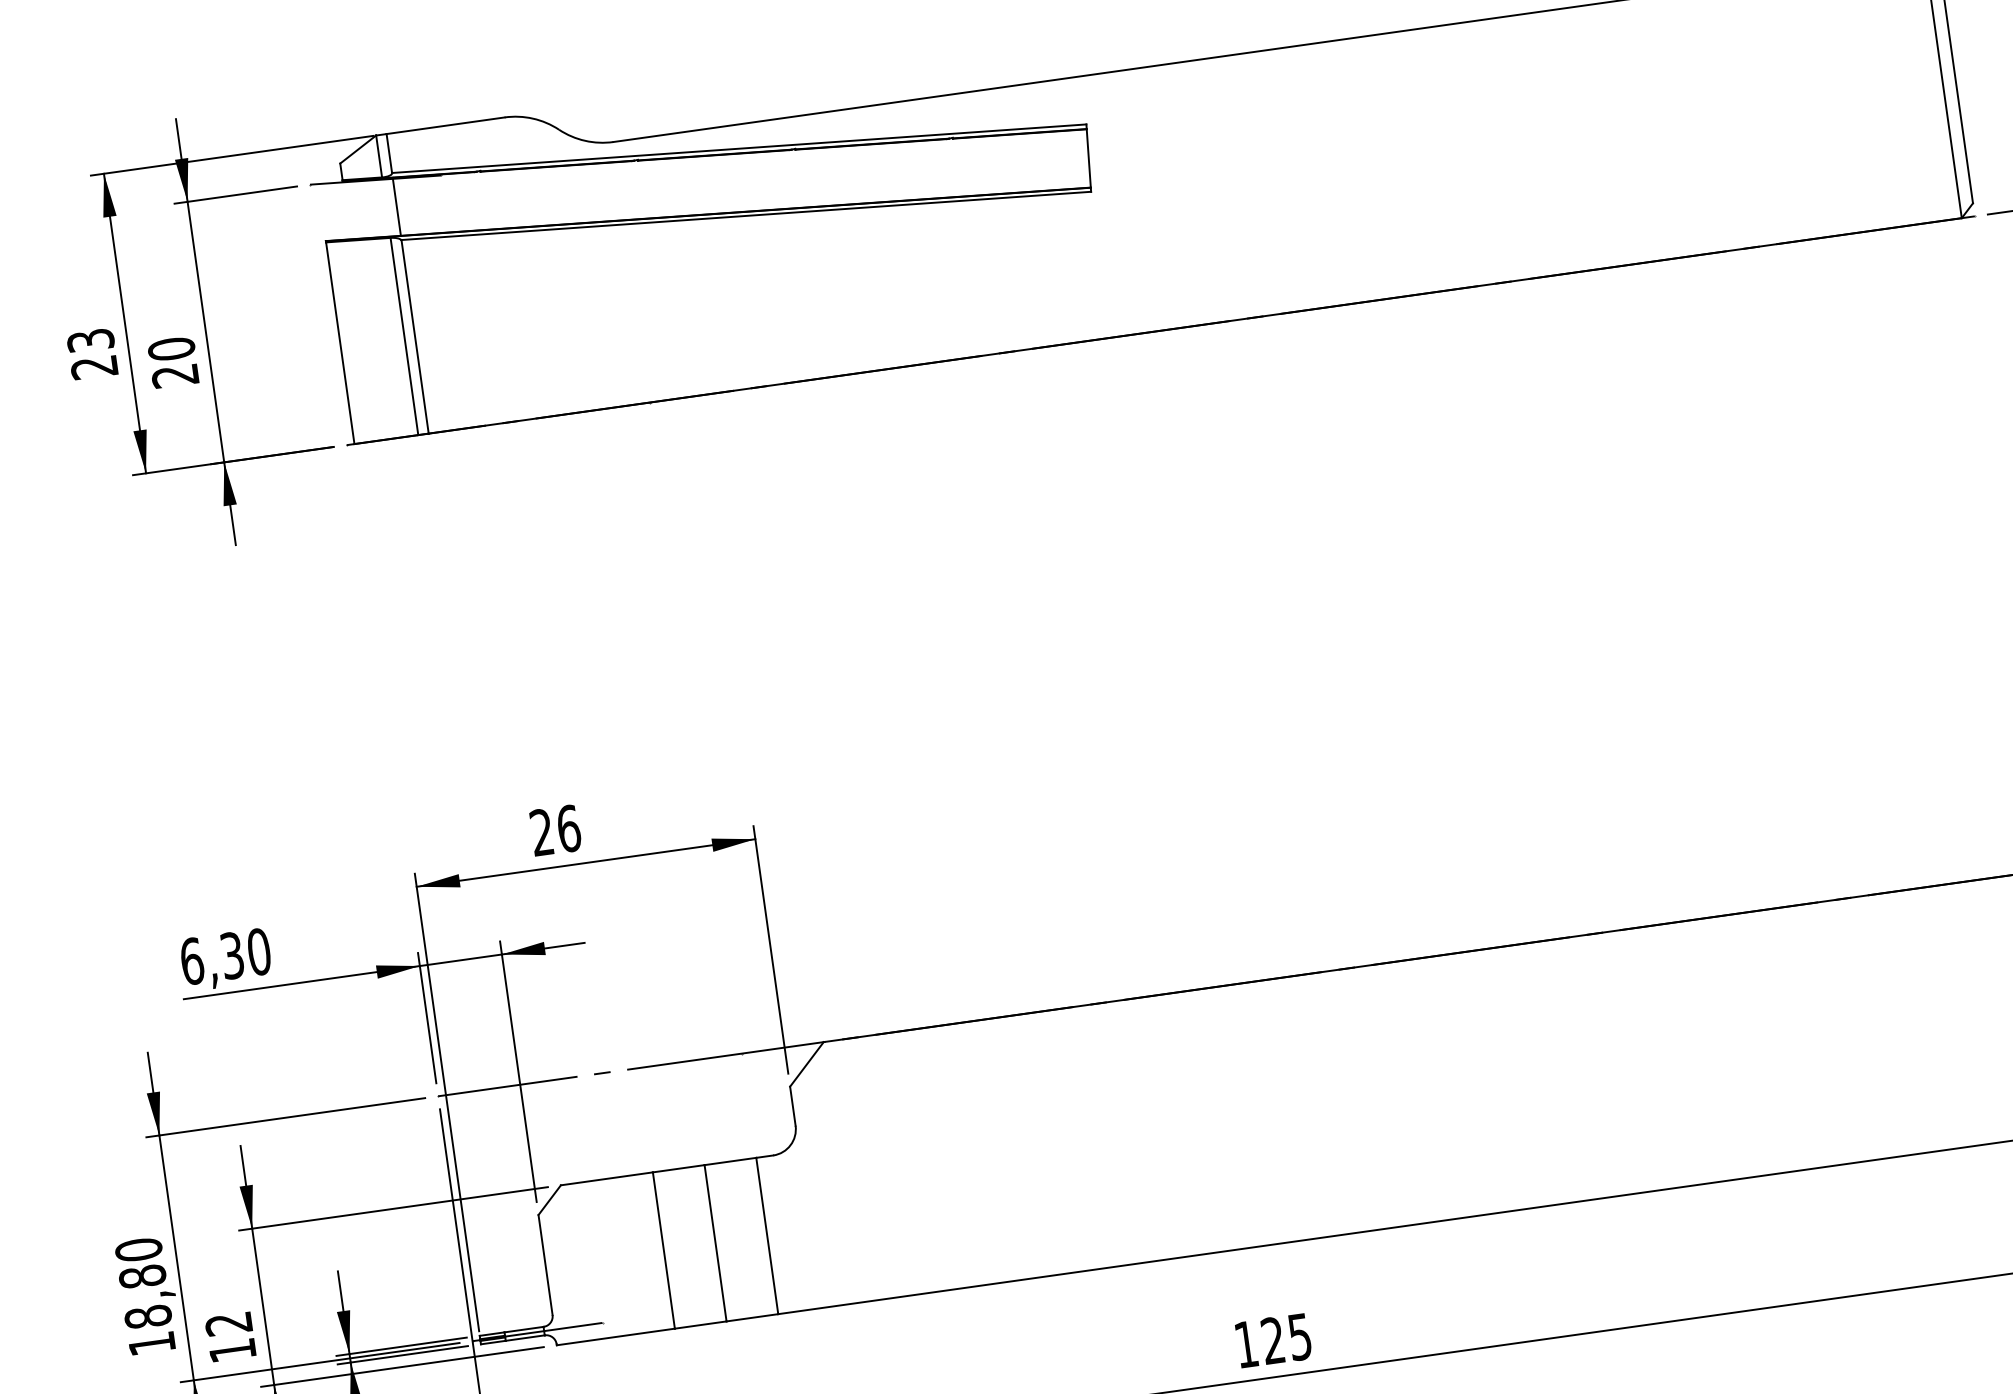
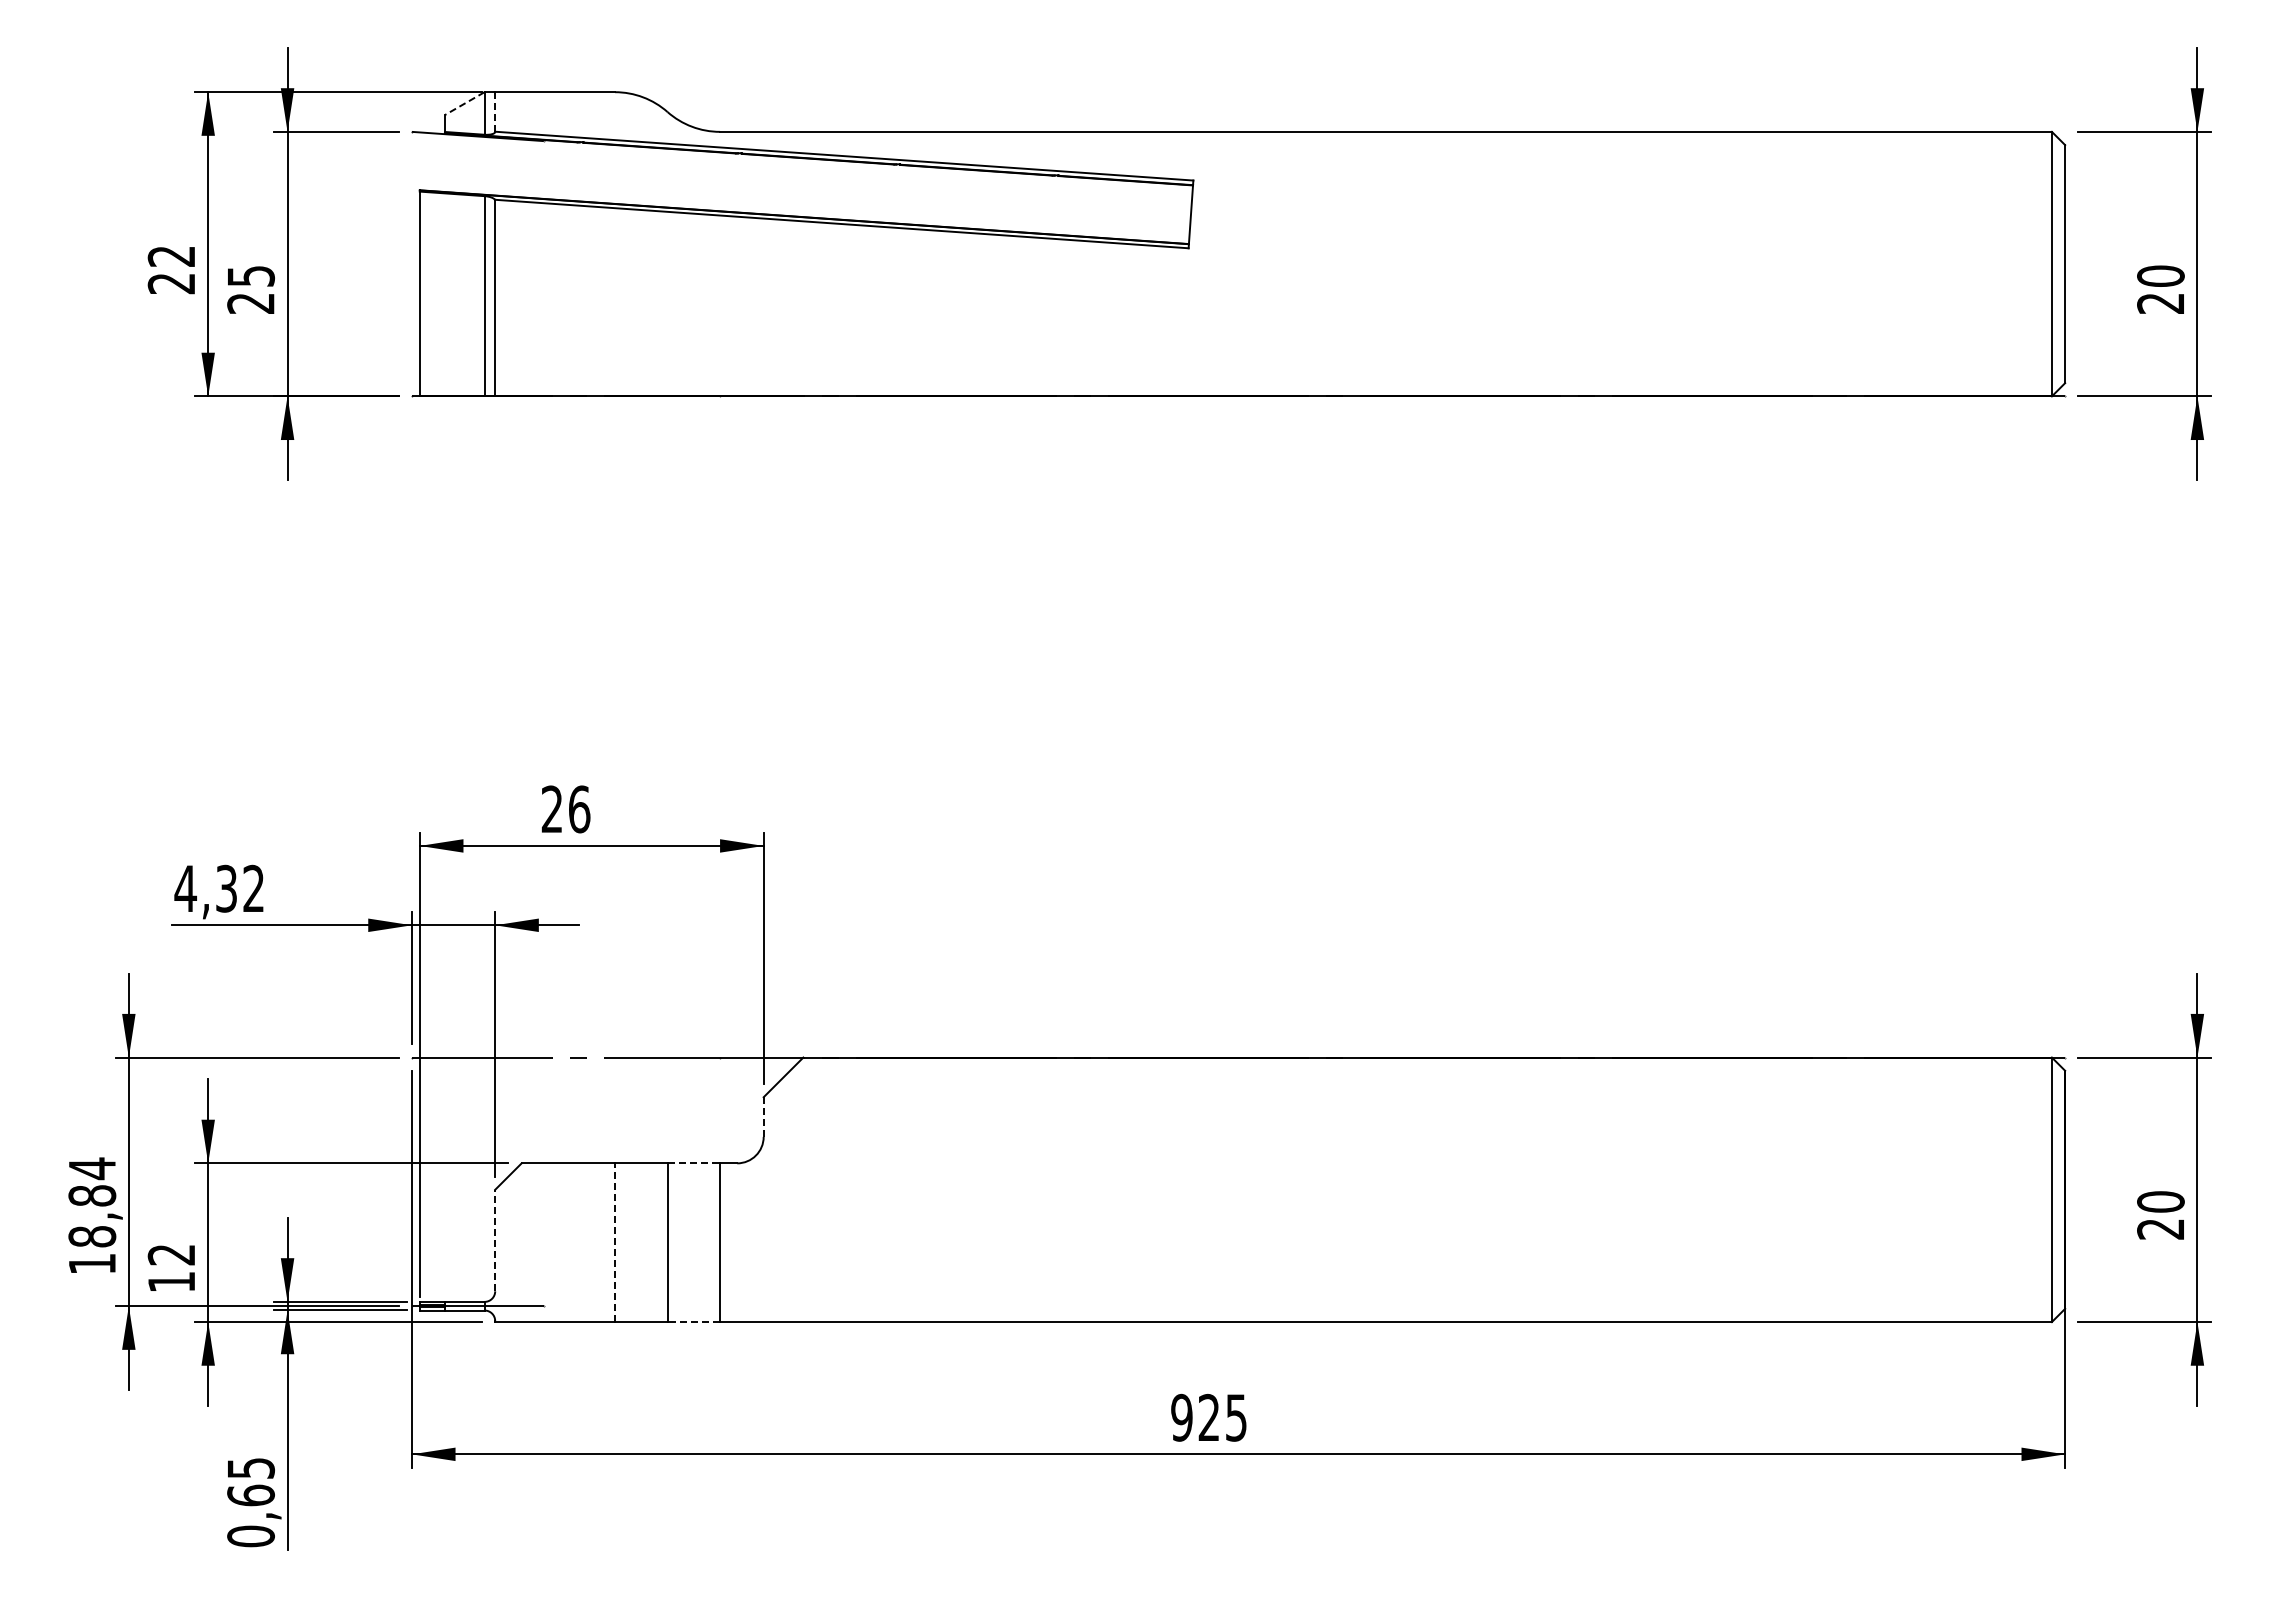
line: (357, 149) -> (464, 103), solid -> dashed
line: (389, 153) -> (495, 111), solid -> dashed
line: (397, 206) -> (495, 165), removed
text: (90, 340) -> (171, 256), 23 -> 22
text: (170, 348) -> (250, 275), 20 -> 25
text: (225, 956) -> (219, 888), 6,30 -> 4,32
line: (792, 1106) -> (763, 1117), solid -> dashed
line: (731, 1161) -> (694, 1163), solid -> dashed
text: (138, 1249) -> (92, 1168), 18,80 -> 18,84
line: (664, 1250) -> (615, 1242), solid -> dashed
line: (545, 1264) -> (495, 1240), solid -> dashed
line: (752, 1318) -> (693, 1322), solid -> dashed
text: (1245, 1344) -> (1181, 1417), 125 -> 925

